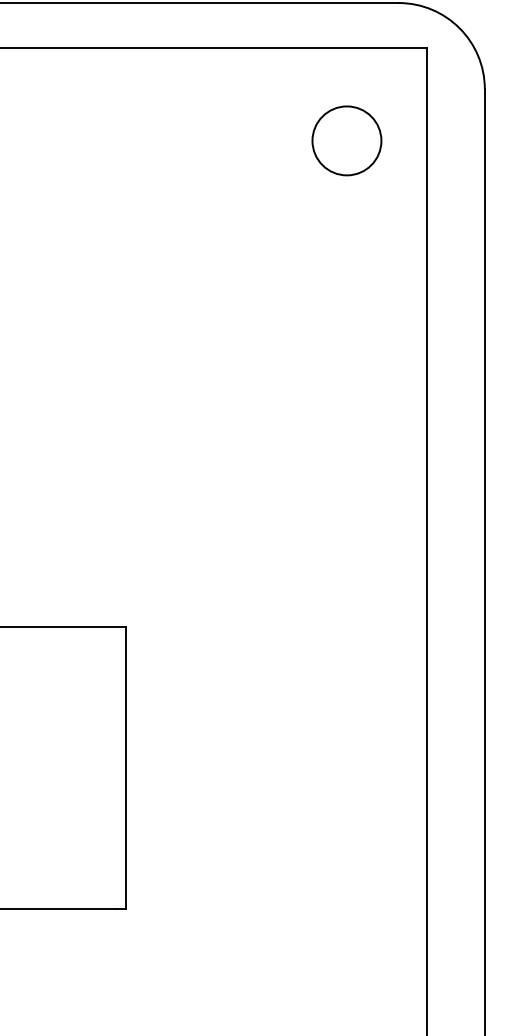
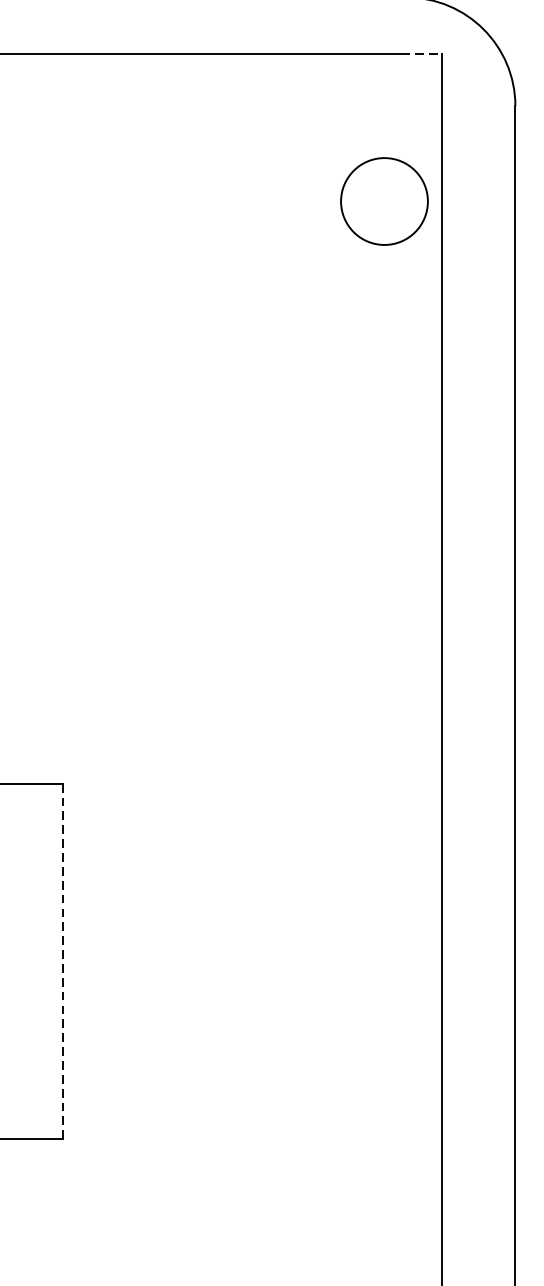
line: (411, 47) -> (422, 53), solid -> dashed
circle: (346, 140) -> (383, 201), moved
line: (126, 767) -> (63, 960), solid -> dashed

